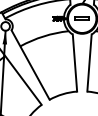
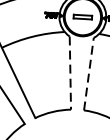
line: (74, 63) -> (69, 73), solid -> dashed
line: (89, 63) -> (88, 74), solid -> dashed

